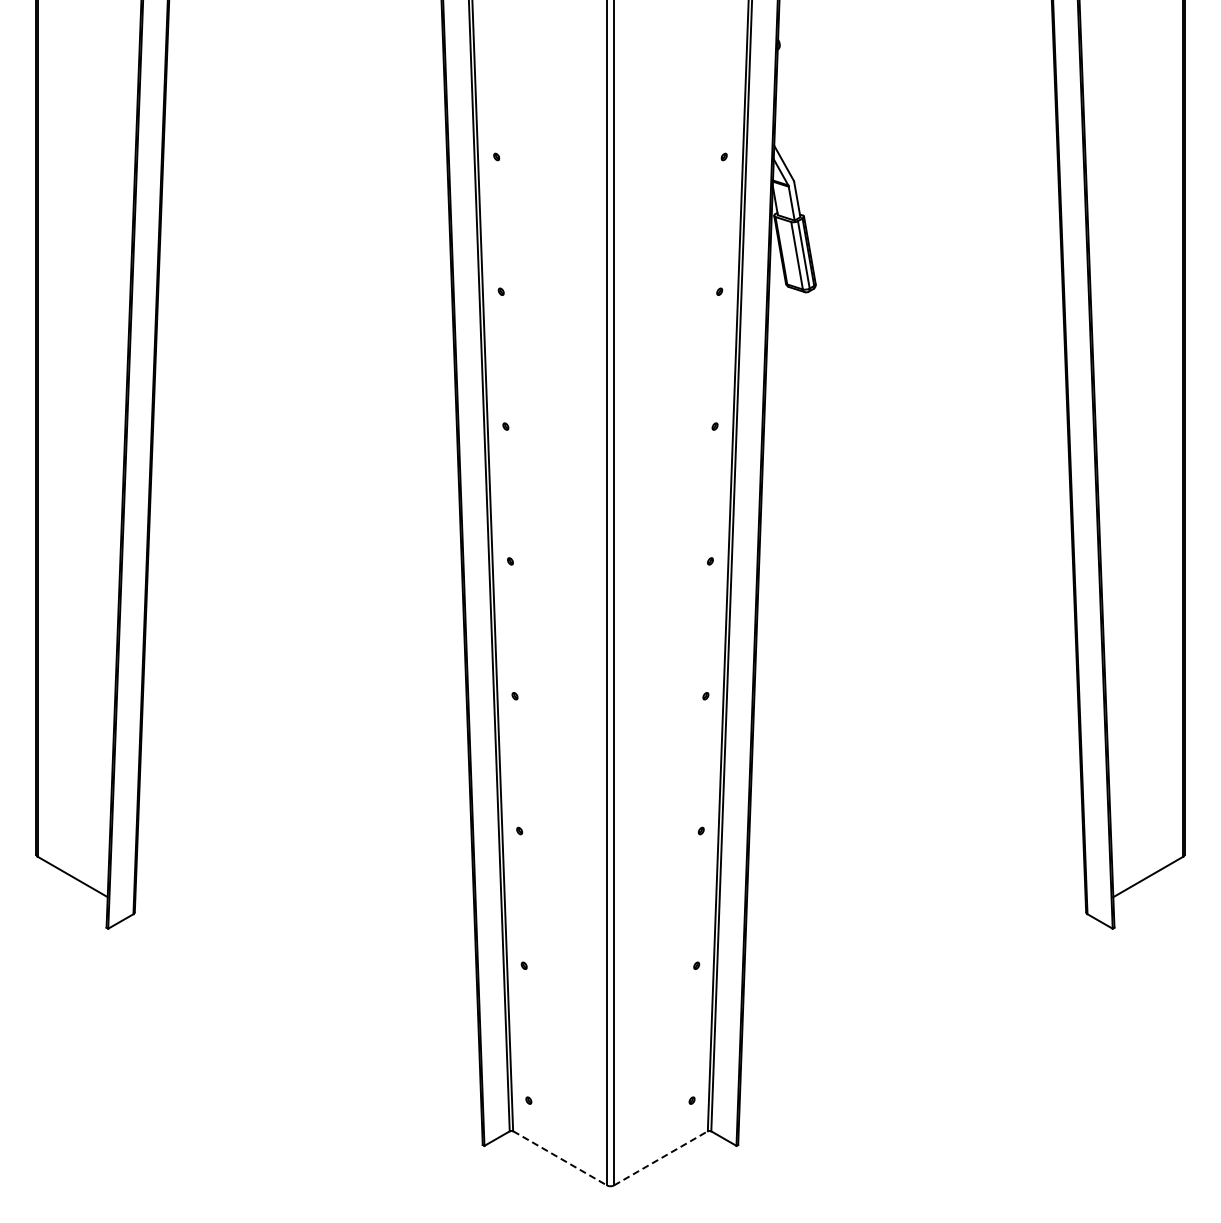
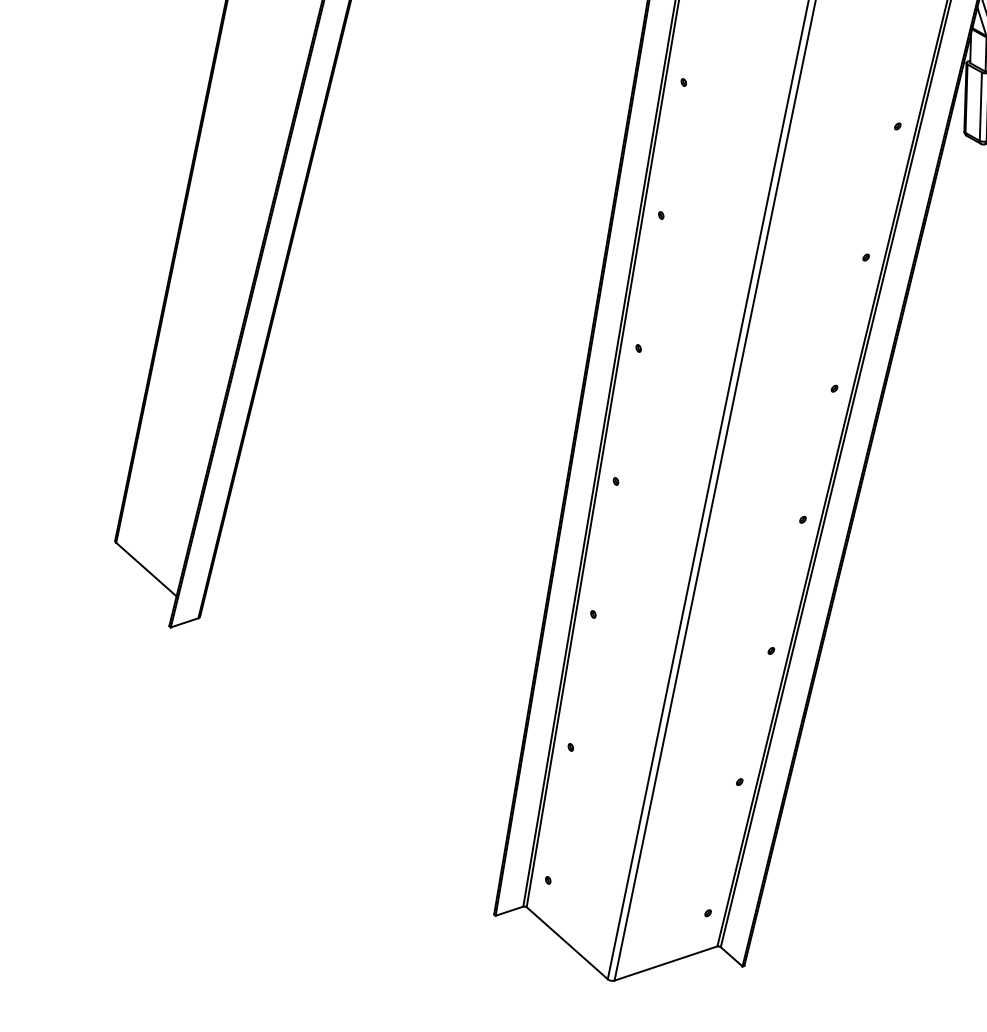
line: (560, 1158) -> (567, 943), dashed -> solid
line: (661, 1158) -> (666, 963), dashed -> solid

